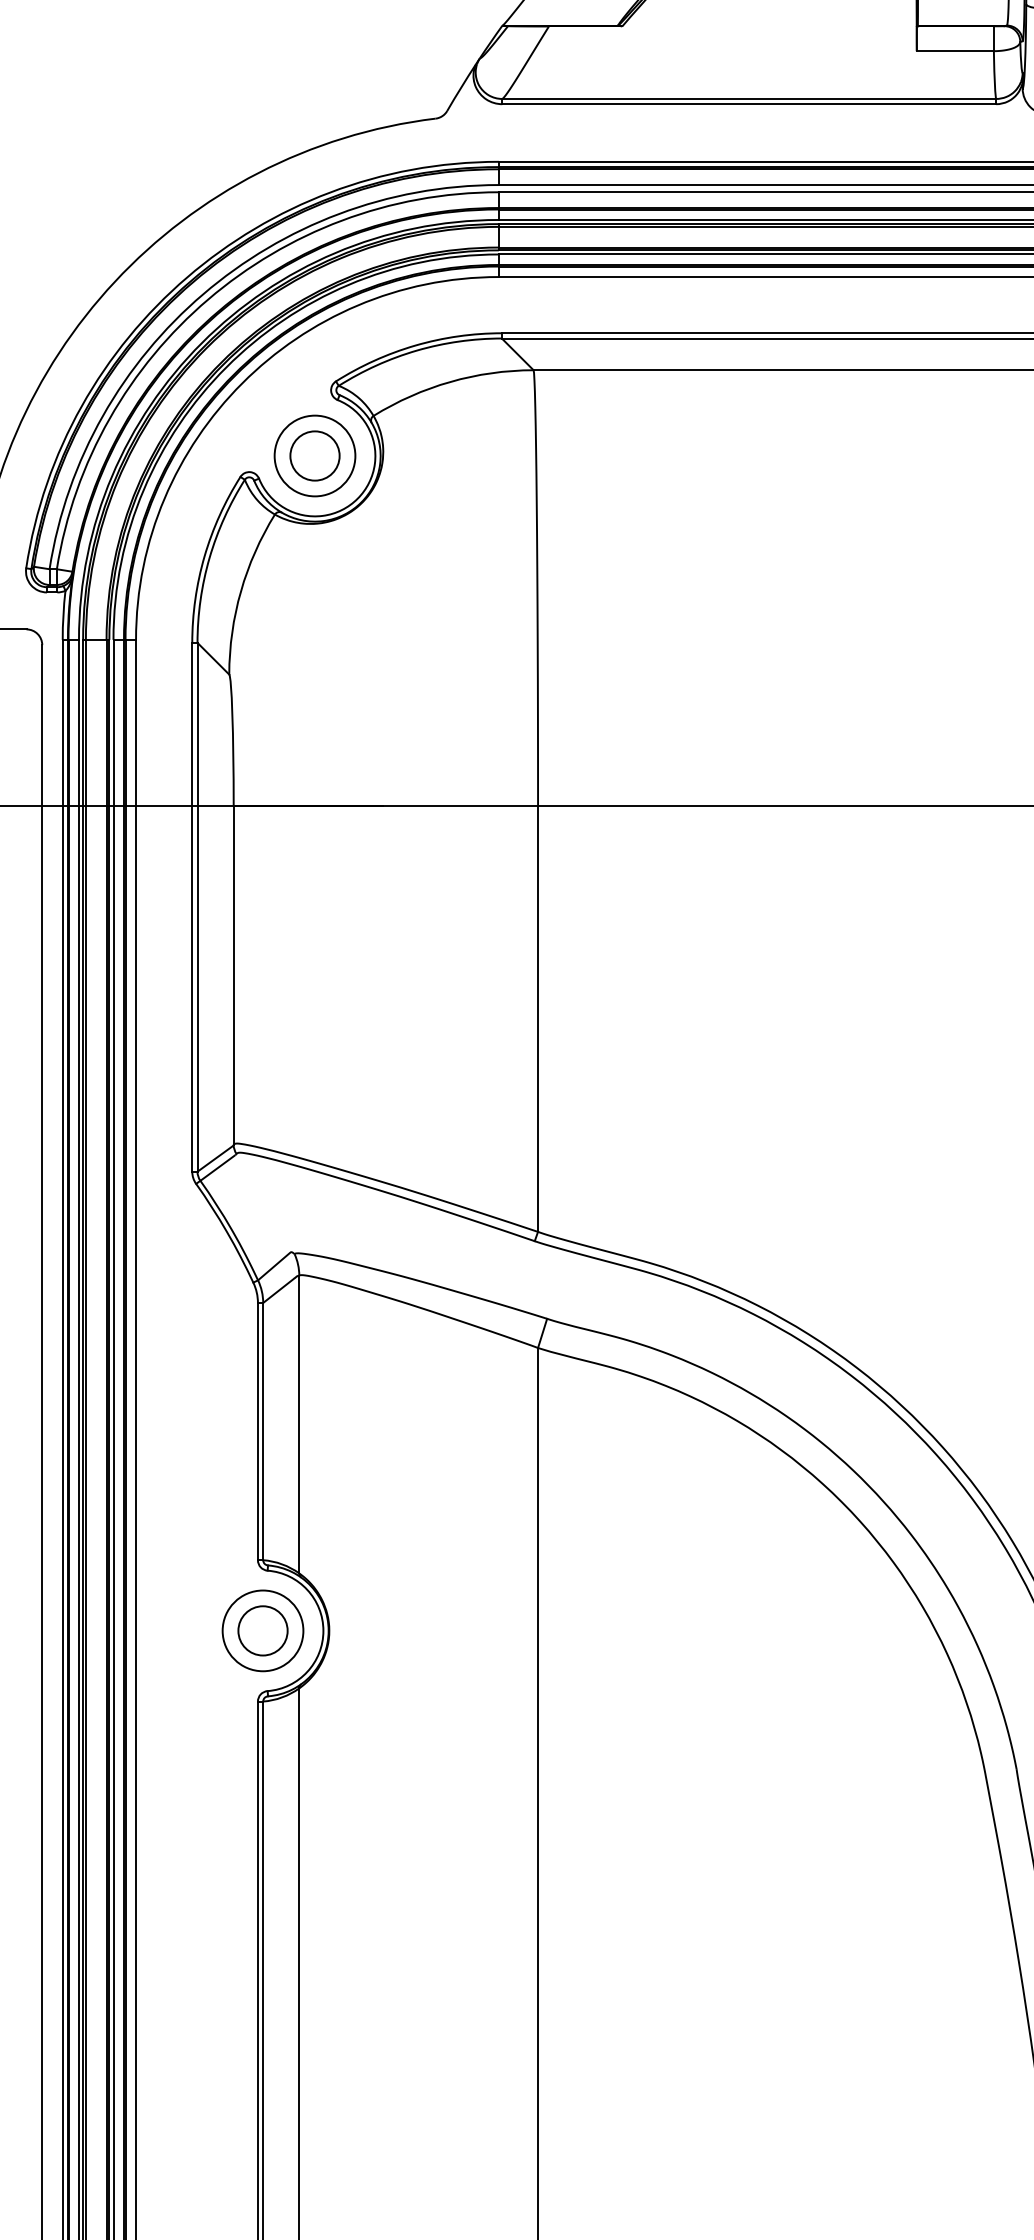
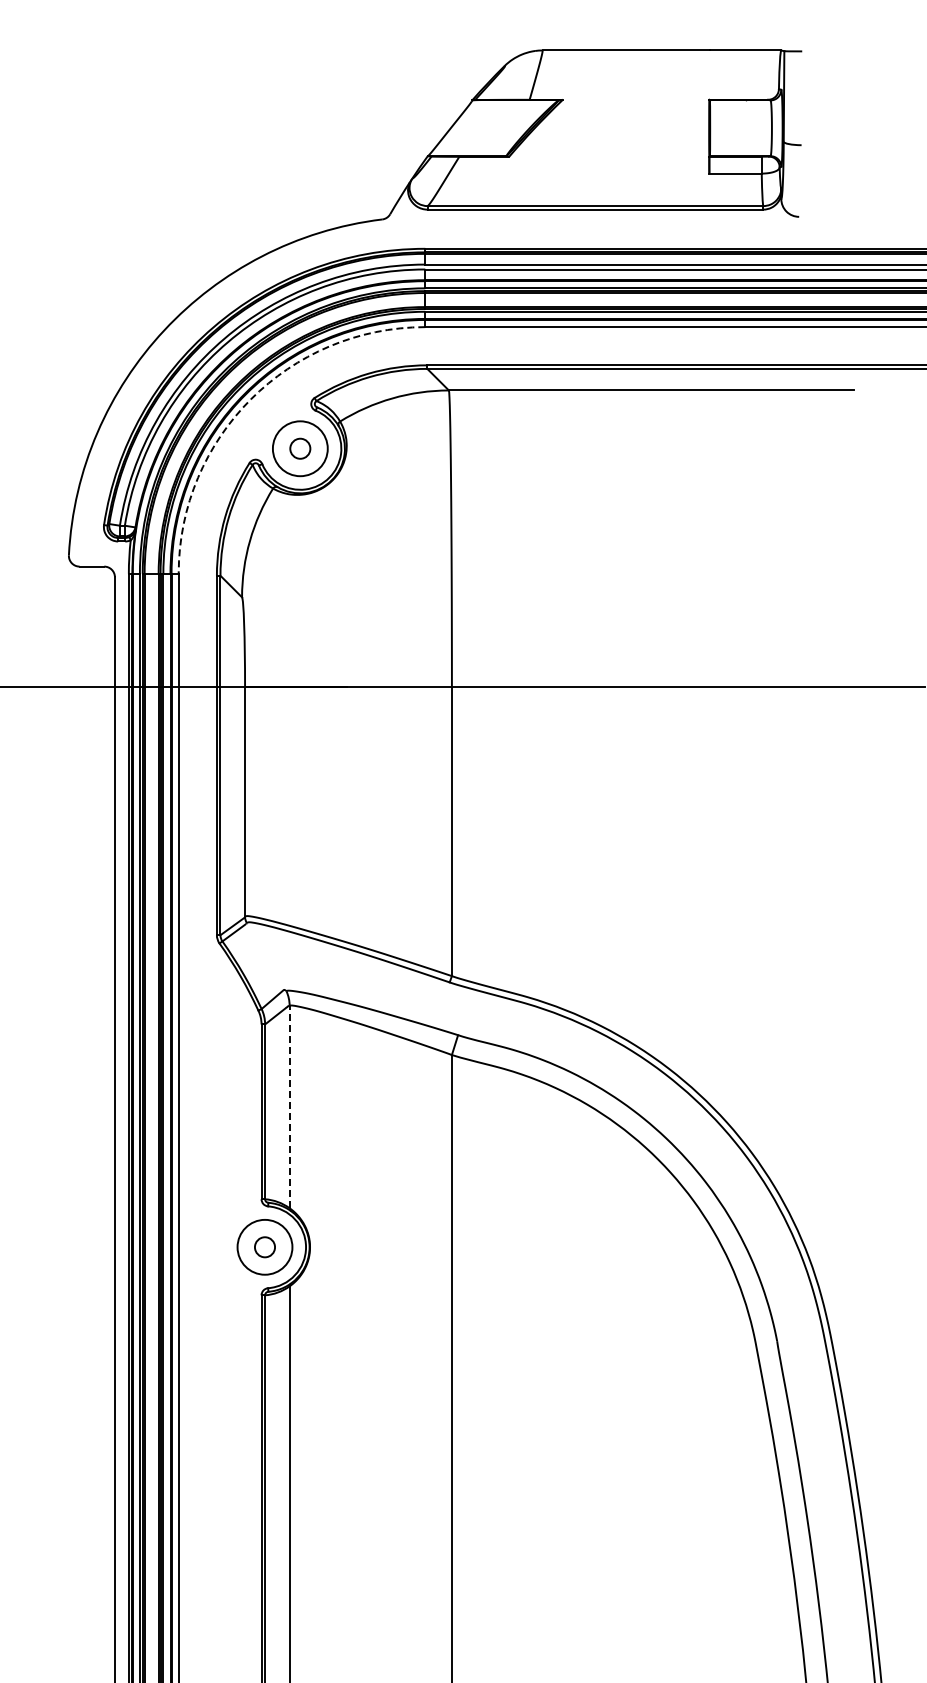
arc: (241, 383) -> (250, 399), solid -> dashed
circle: (315, 455) -> (300, 448), size x0.6
line: (299, 1423) -> (289, 1106), solid -> dashed
circle: (262, 1631) -> (264, 1247), size x0.6

